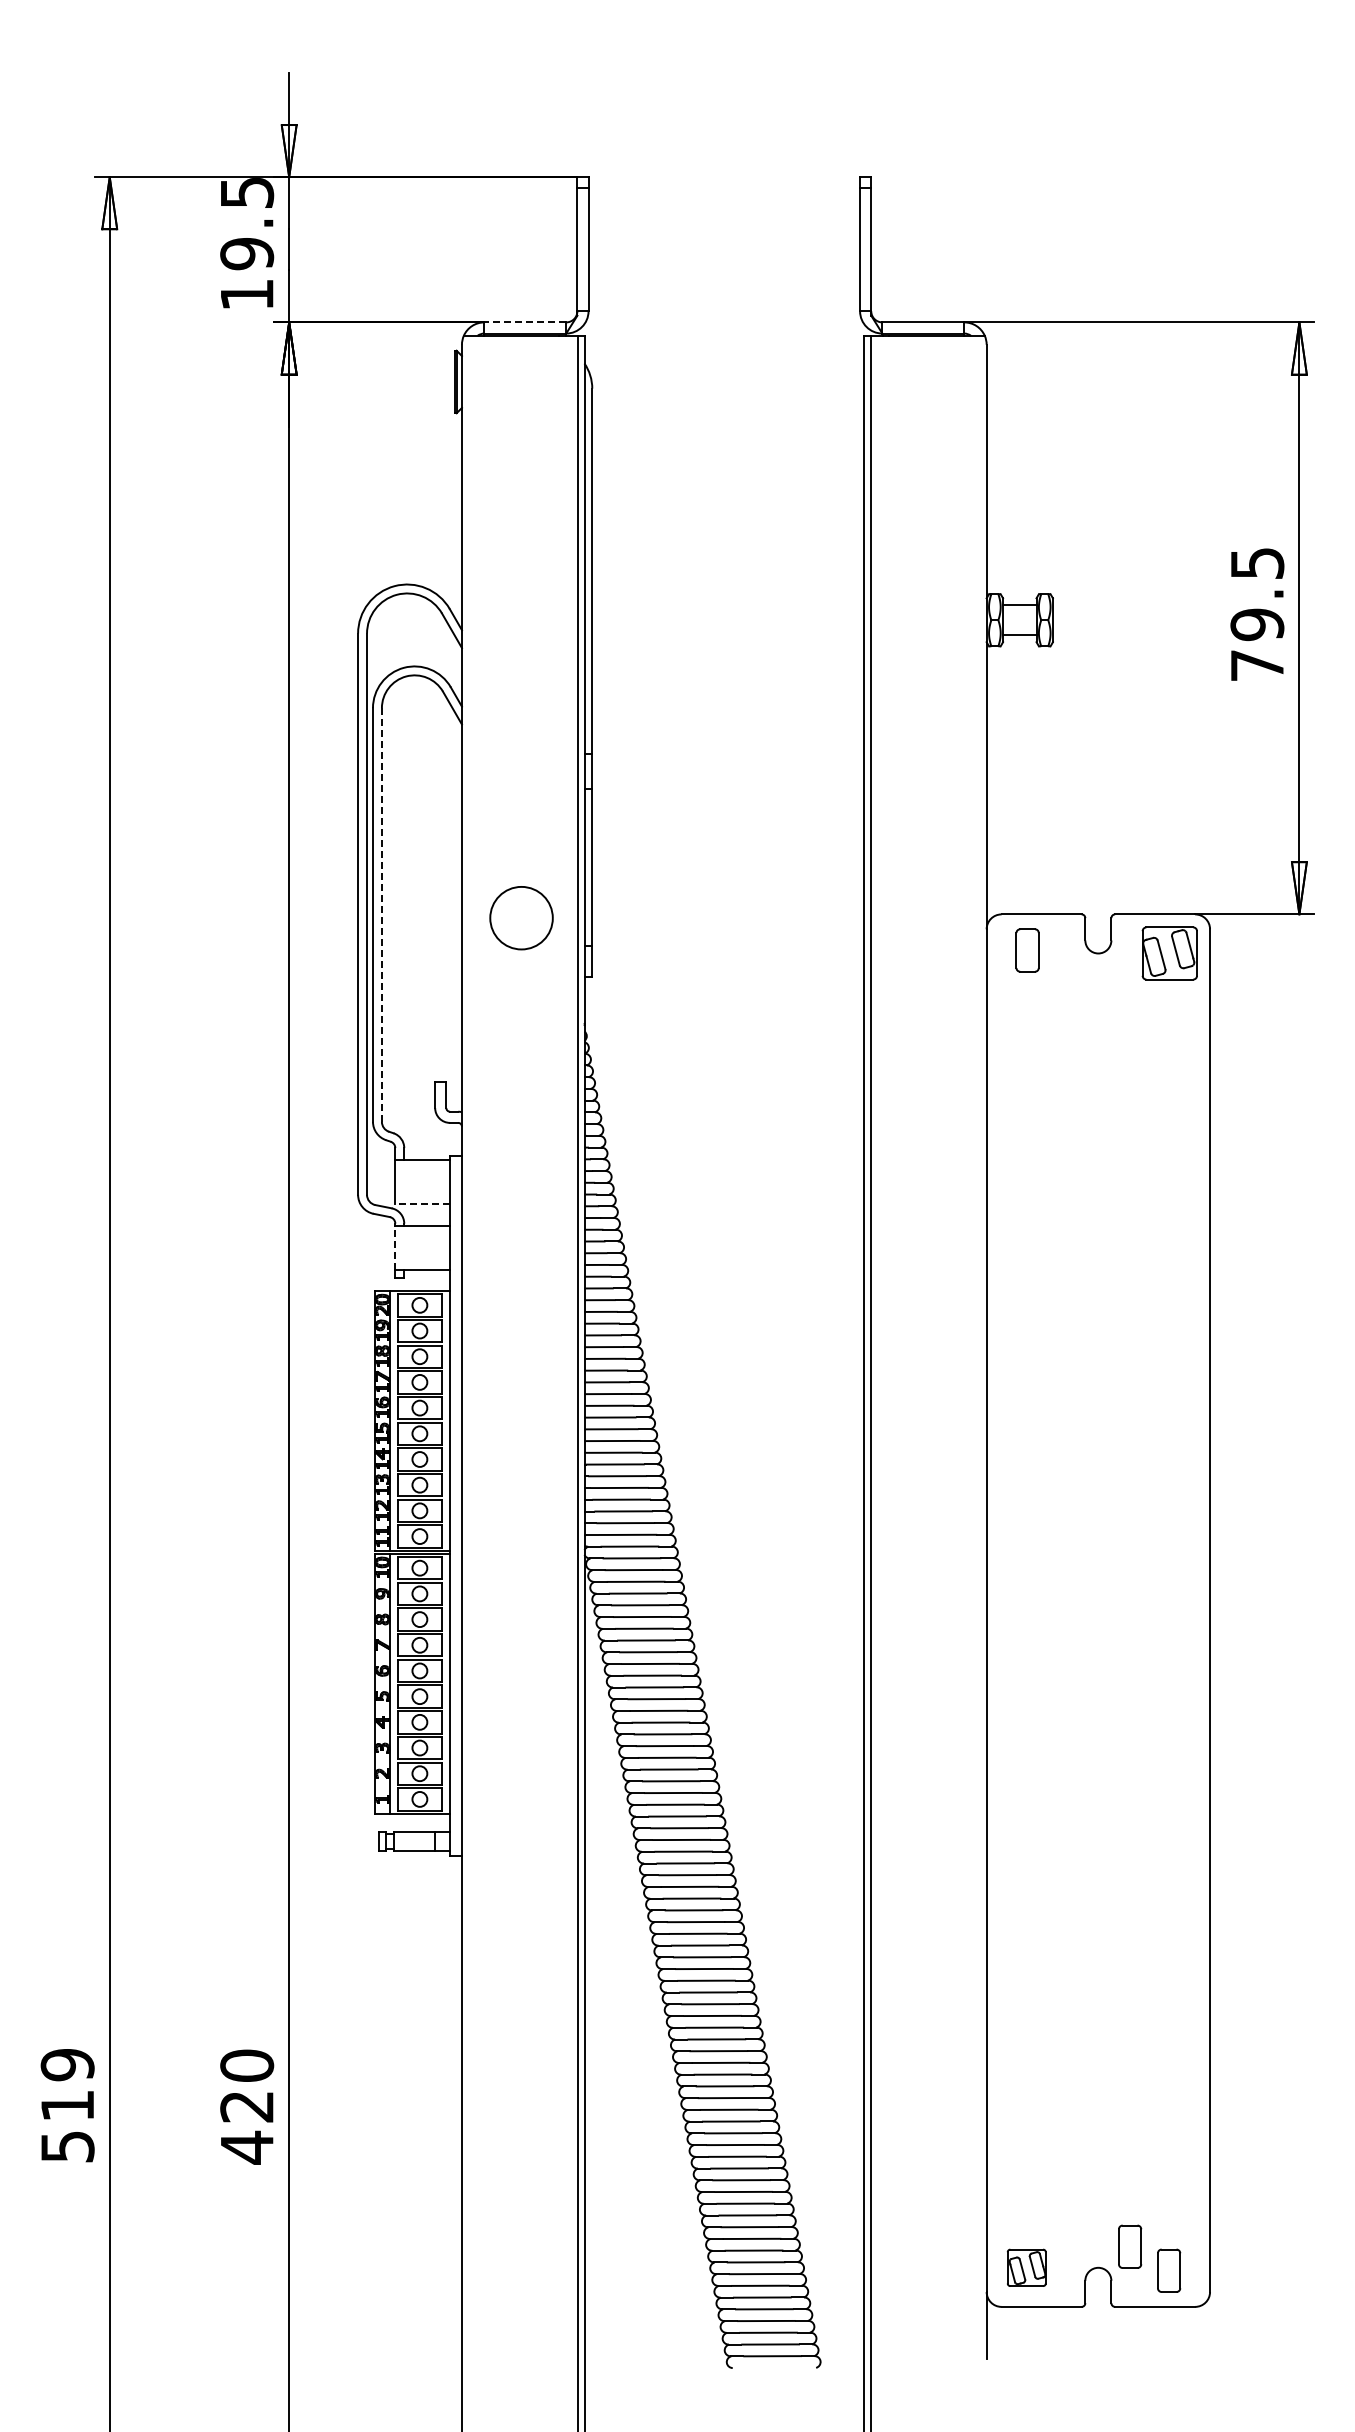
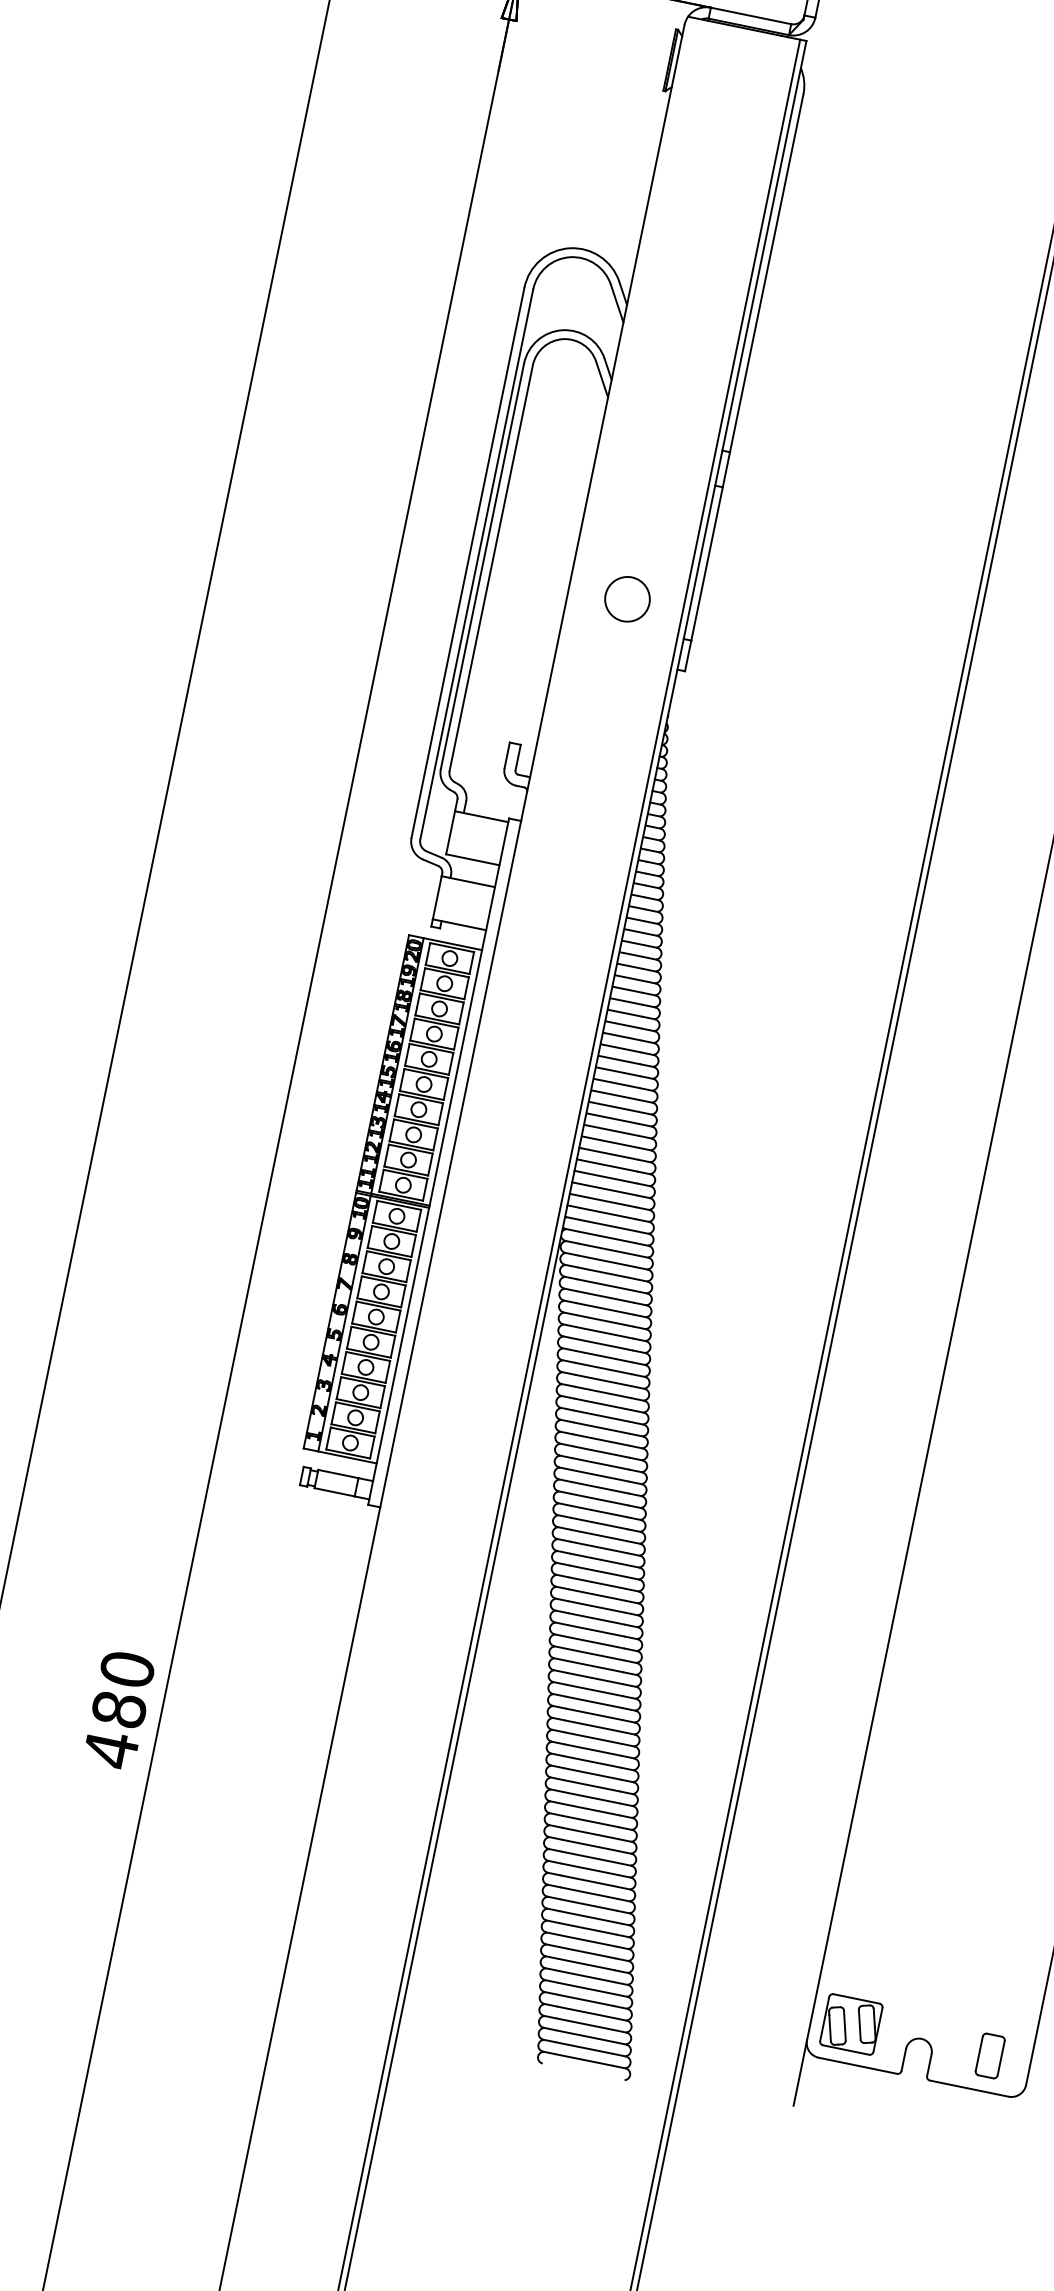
line: (525, 322) -> (751, 16), dashed -> solid
line: (381, 915) -> (490, 568), dashed -> solid
circle: (521, 917) -> (627, 598), size x0.71
line: (422, 1204) -> (472, 860), dashed -> solid
line: (395, 1248) -> (437, 897), dashed -> solid
text: (247, 2106) -> (119, 1709), 420 -> 480
part: (1130, 2246) -> (957, 2024), removed
part: (1026, 2267) -> (851, 2024), size x1.43

